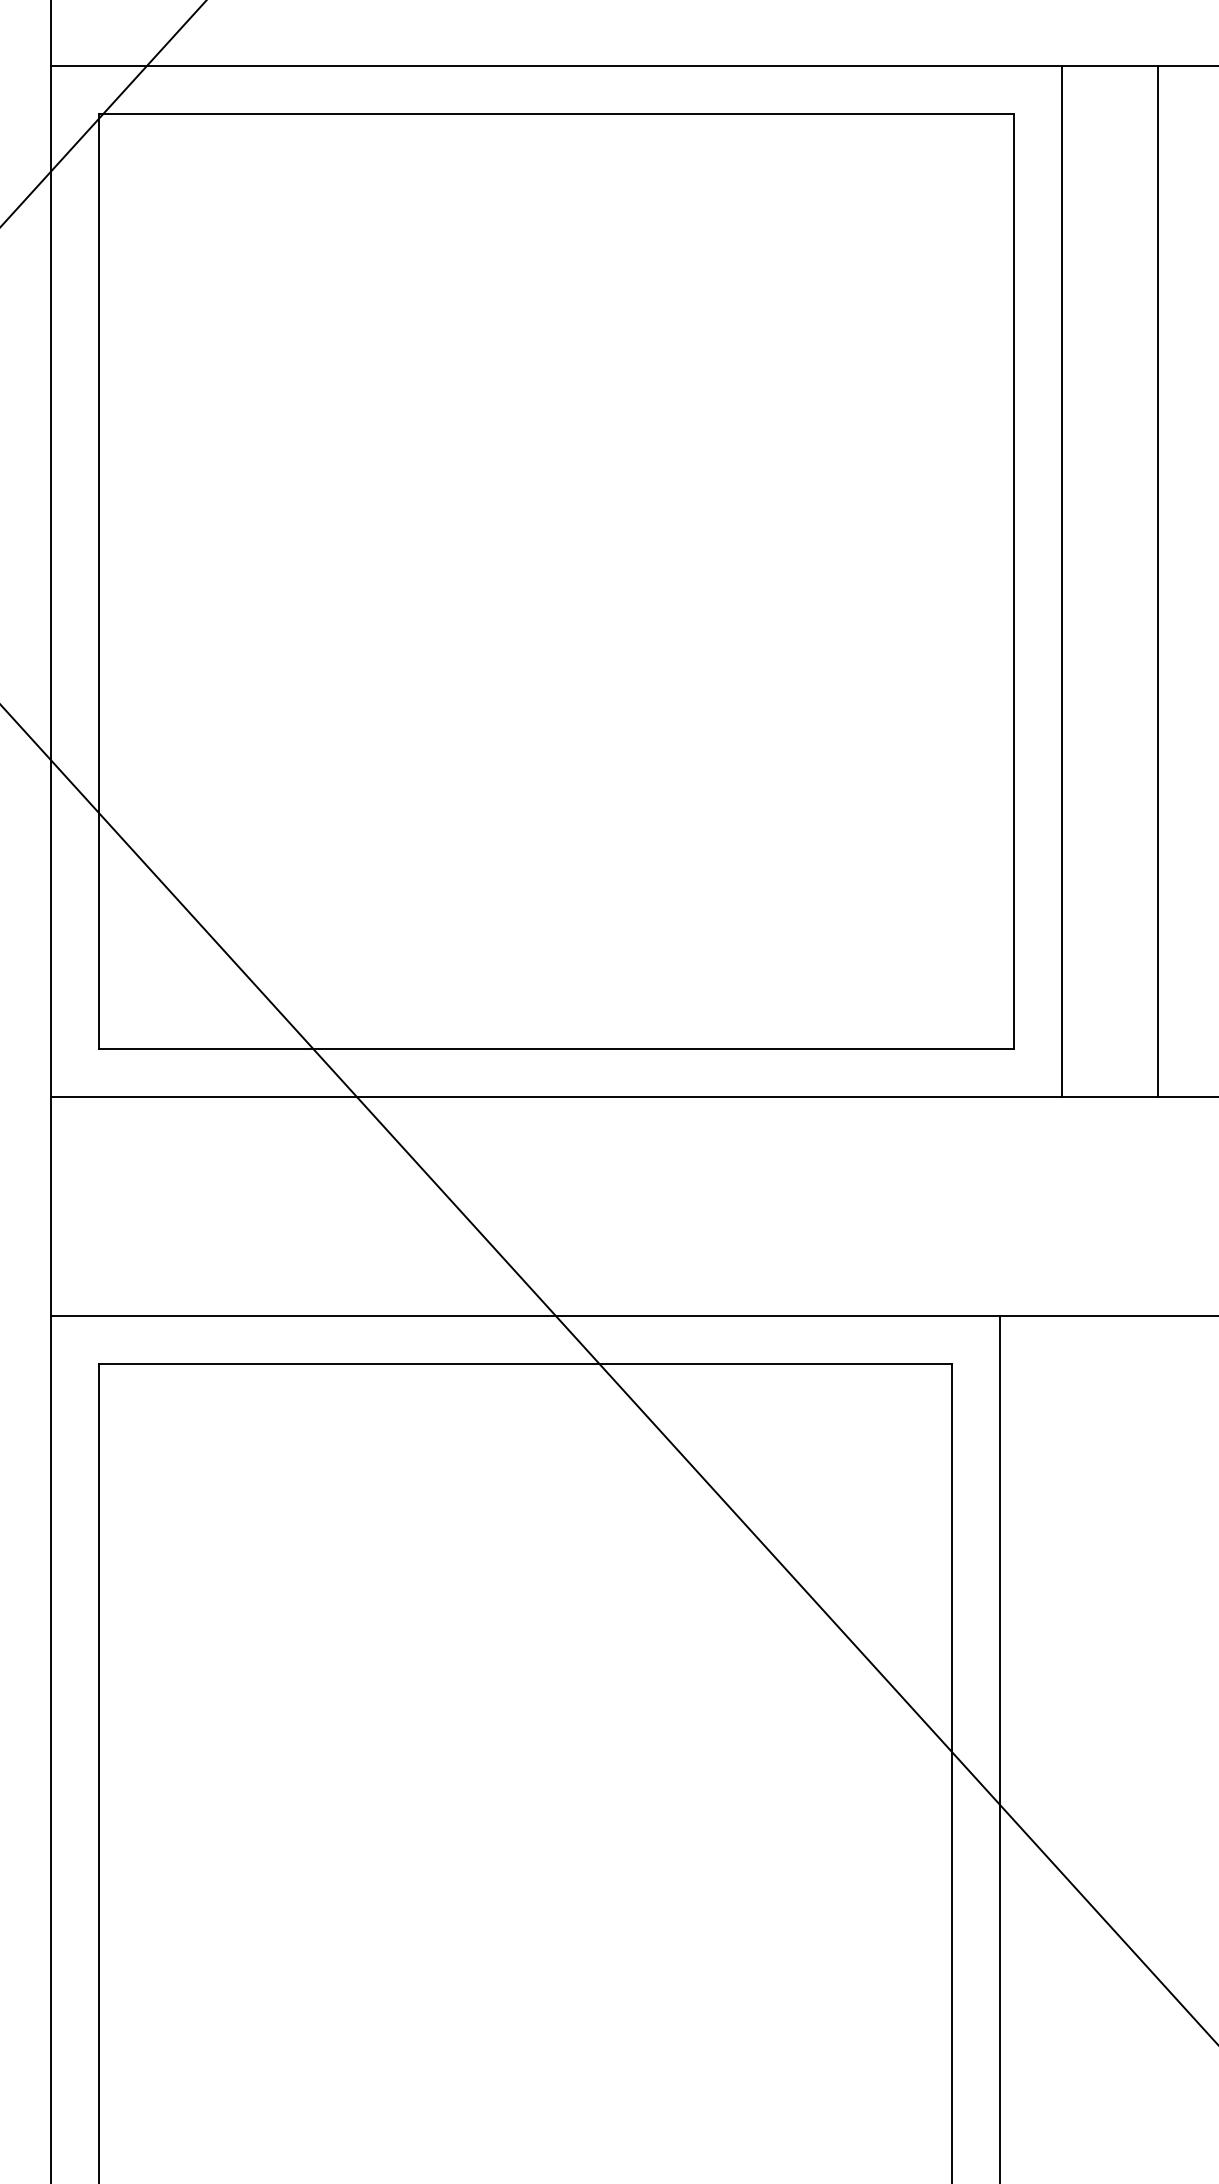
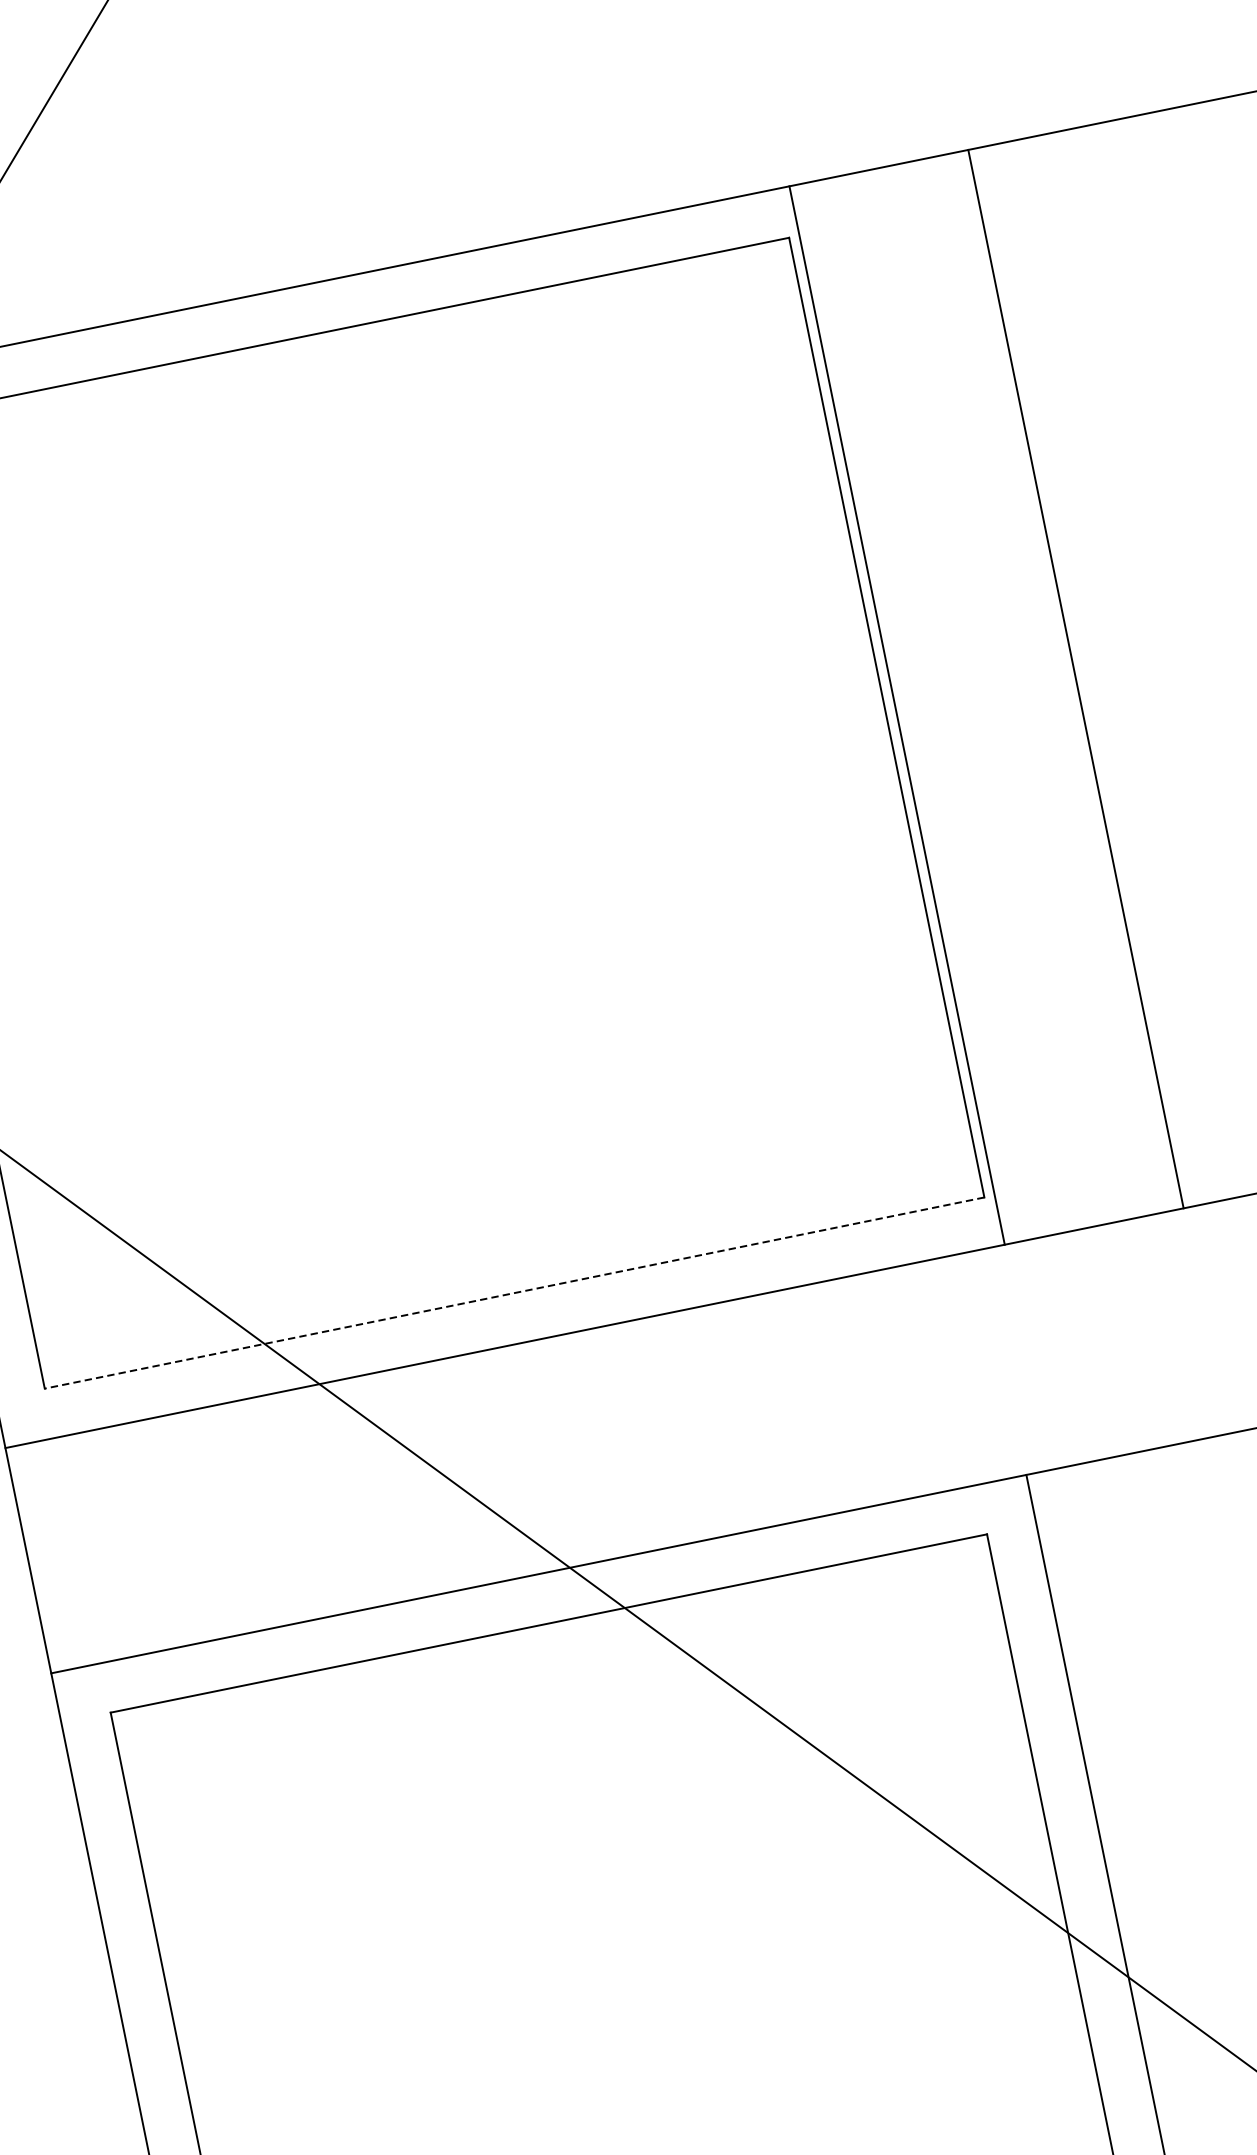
line: (1062, 581) -> (897, 715), moved
line: (1158, 581) -> (1076, 679), moved
line: (556, 1048) -> (514, 1292), solid -> dashed

